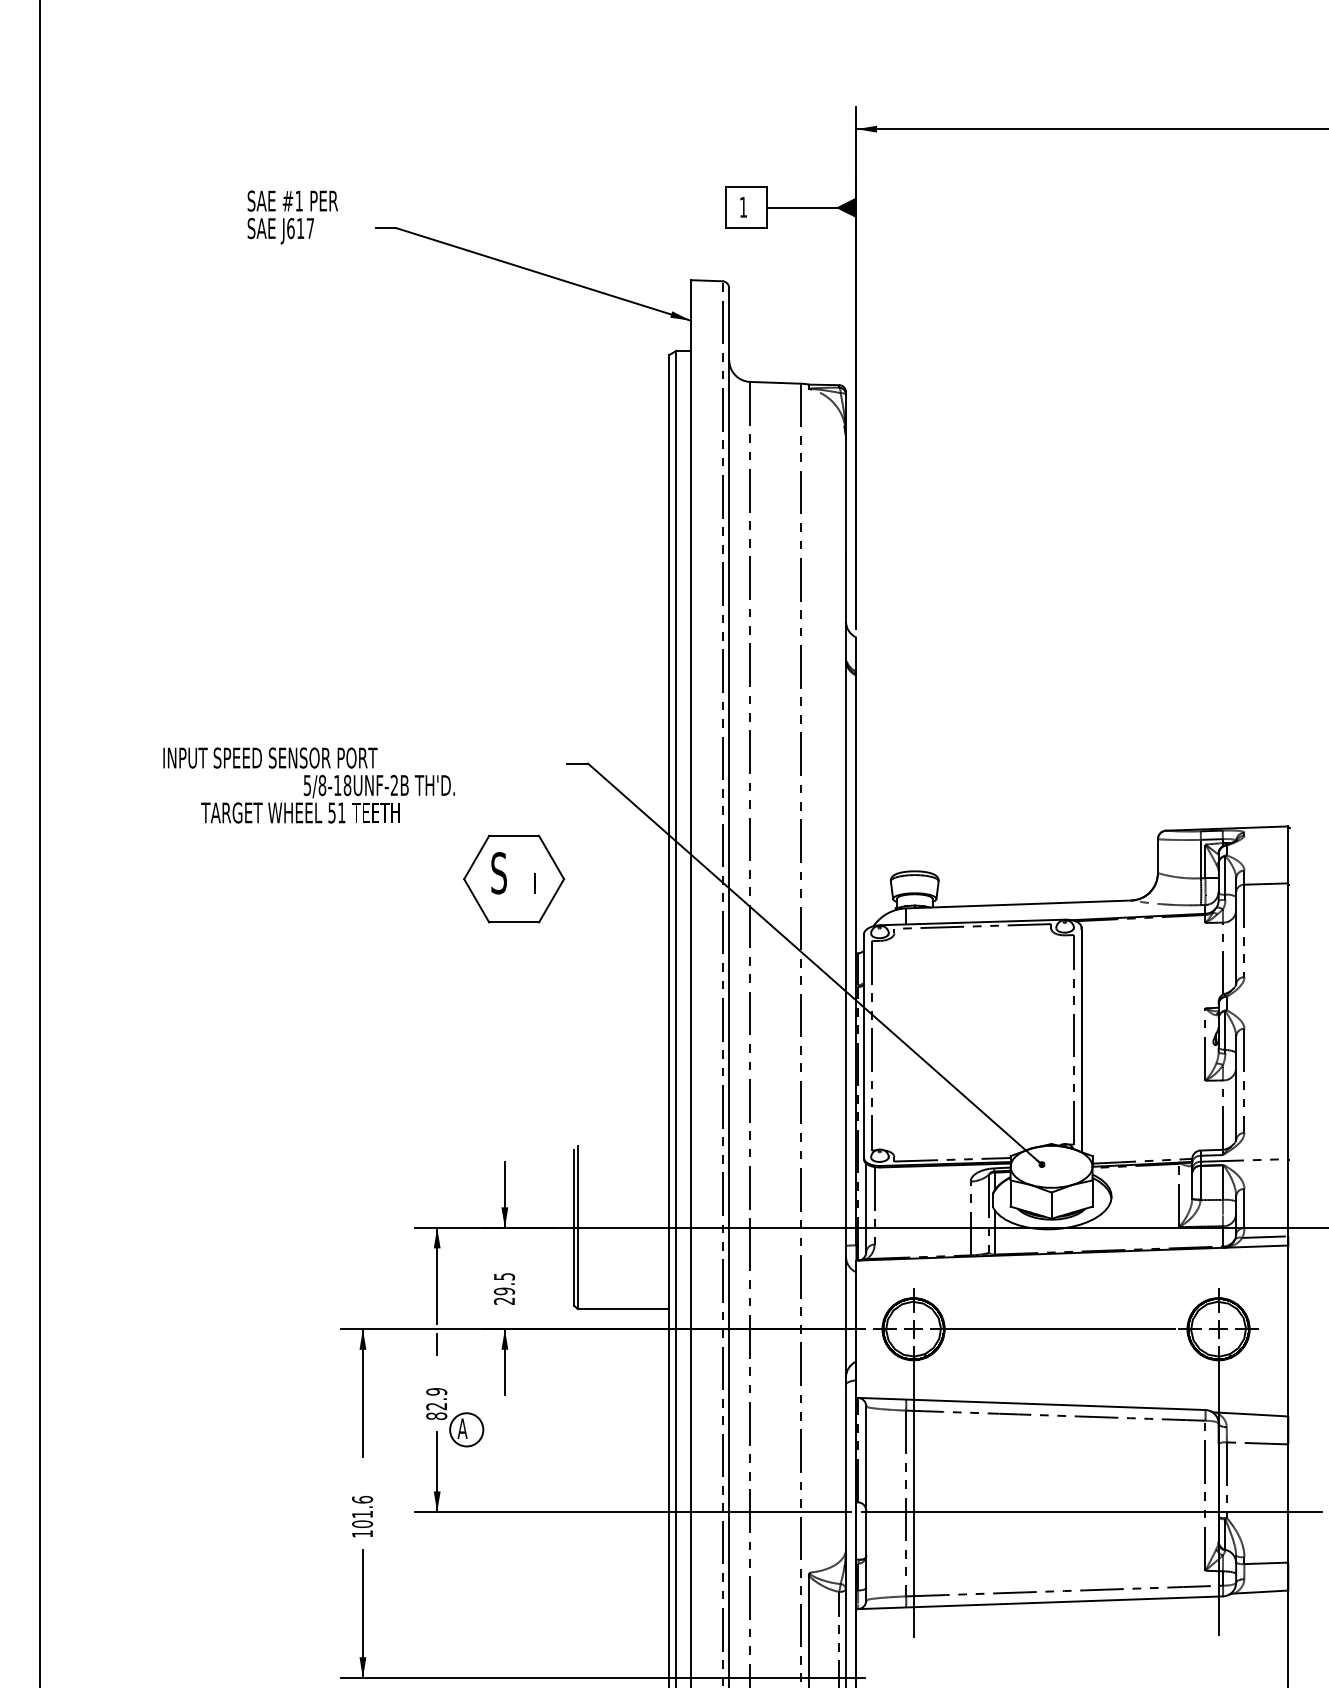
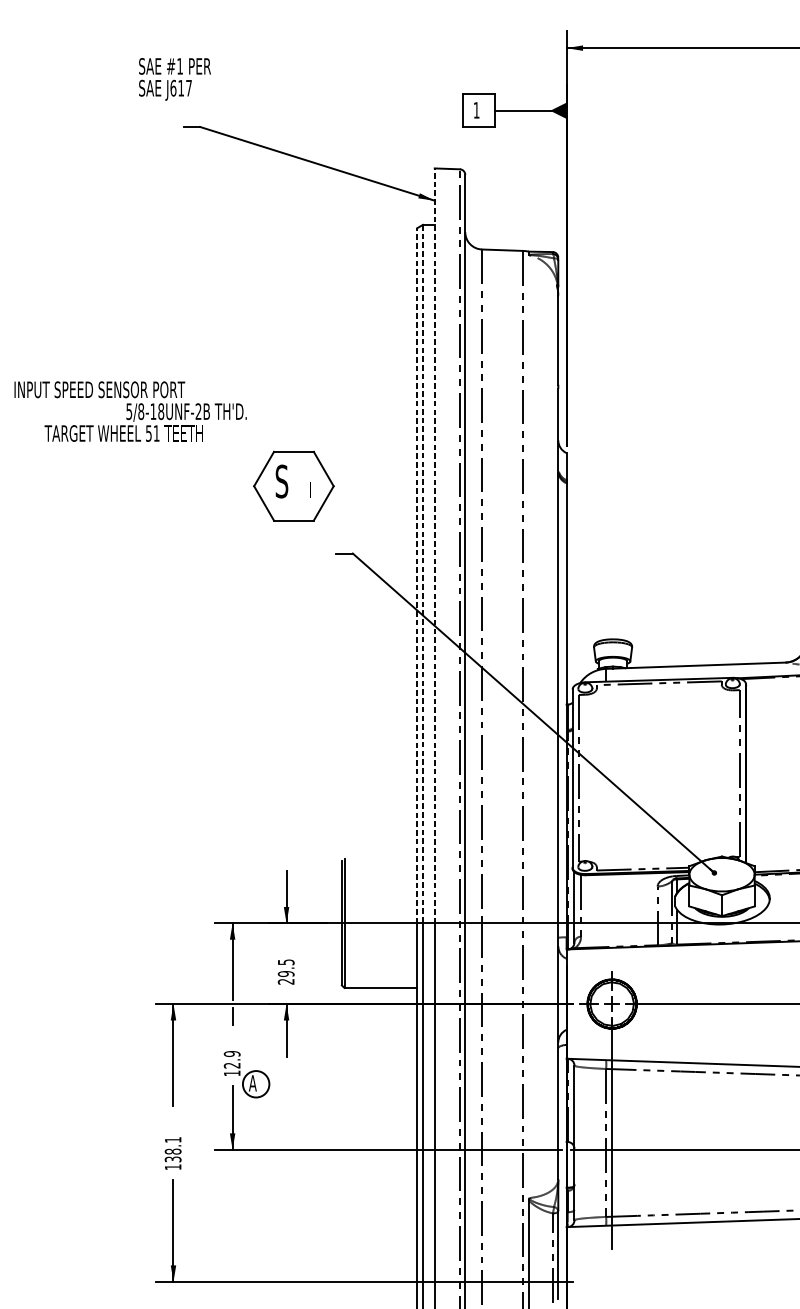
text: (292, 217) -> (174, 79), moved
line: (690, 754) -> (434, 546), solid -> dashed
line: (676, 789) -> (423, 574), solid -> dashed
line: (669, 790) -> (417, 574), solid -> dashed
part: (364, 822) -> (174, 441), moved
text: (436, 1415) -> (232, 1072), 82.9 -> 12.9
text: (362, 1511) -> (173, 1149), 101.6 -> 138.1

